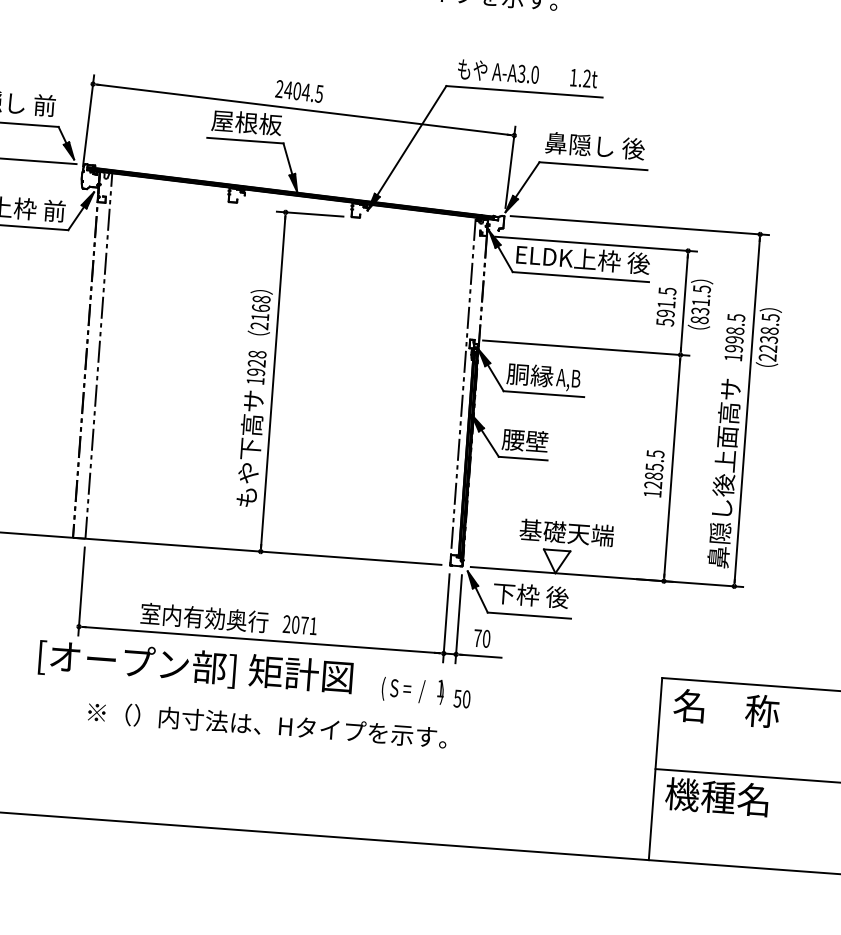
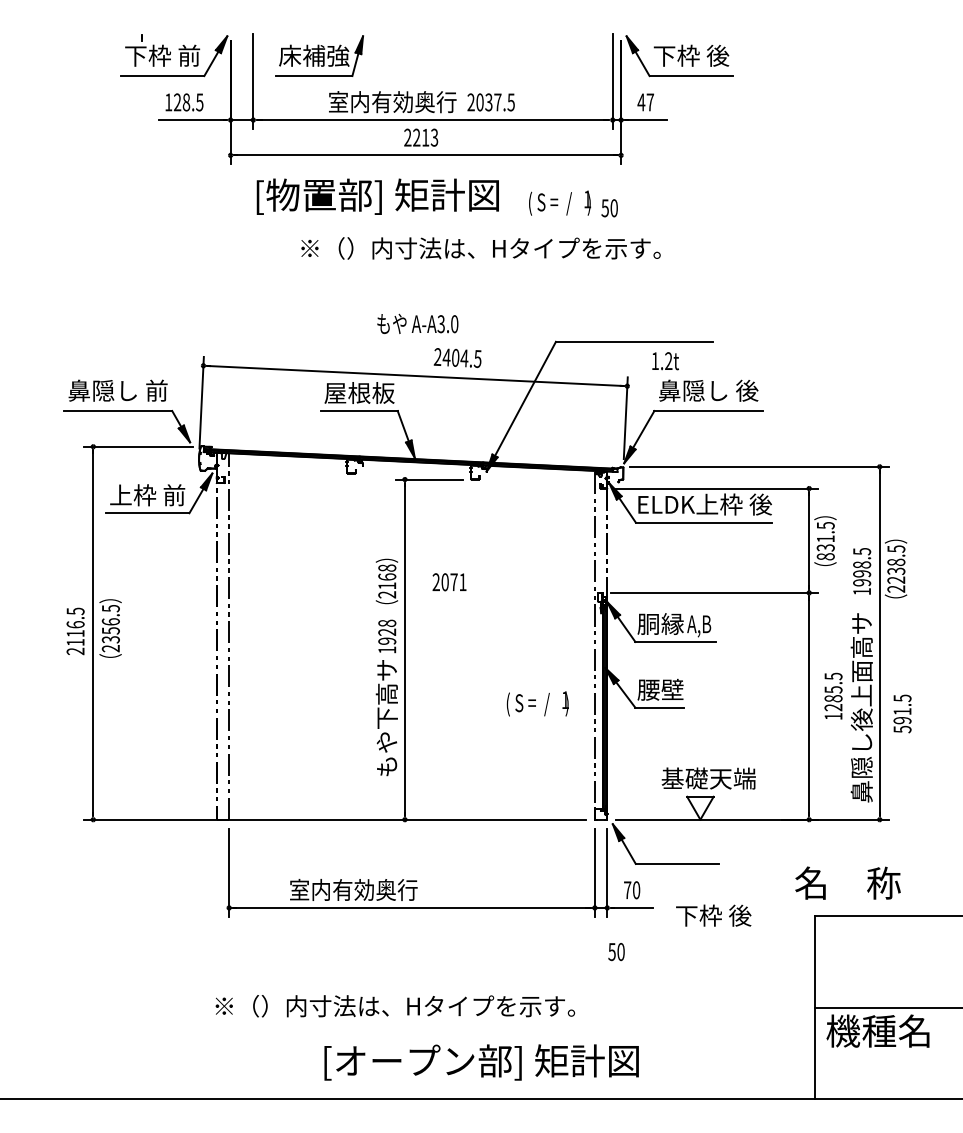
text: (498, 71) -> (417, 323), moved
text: (583, 78) -> (665, 361), moved
text: (299, 90) -> (457, 357), moved
text: (666, 306) -> (902, 713), moved
text: (654, 472) -> (833, 695), moved
text: (530, 595) -> (713, 915), moved
text: (300, 625) -> (449, 582), moved
text: (195, 667) -> (481, 1062), moved
text: (412, 689) -> (537, 703), moved
text: (726, 707) -> (847, 882), moved
text: (267, 725) -> (395, 1006), moved

